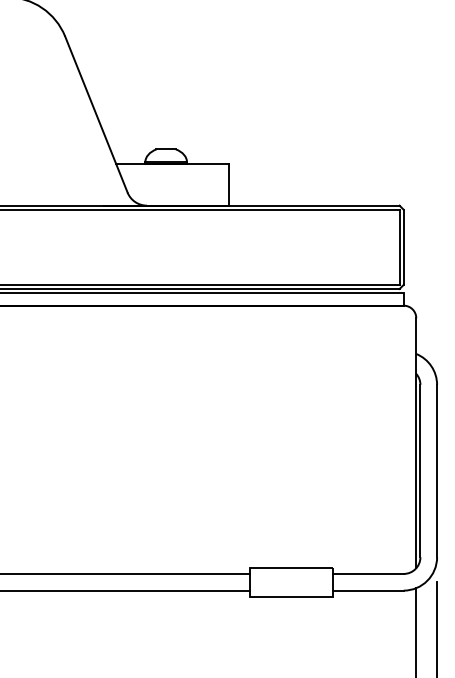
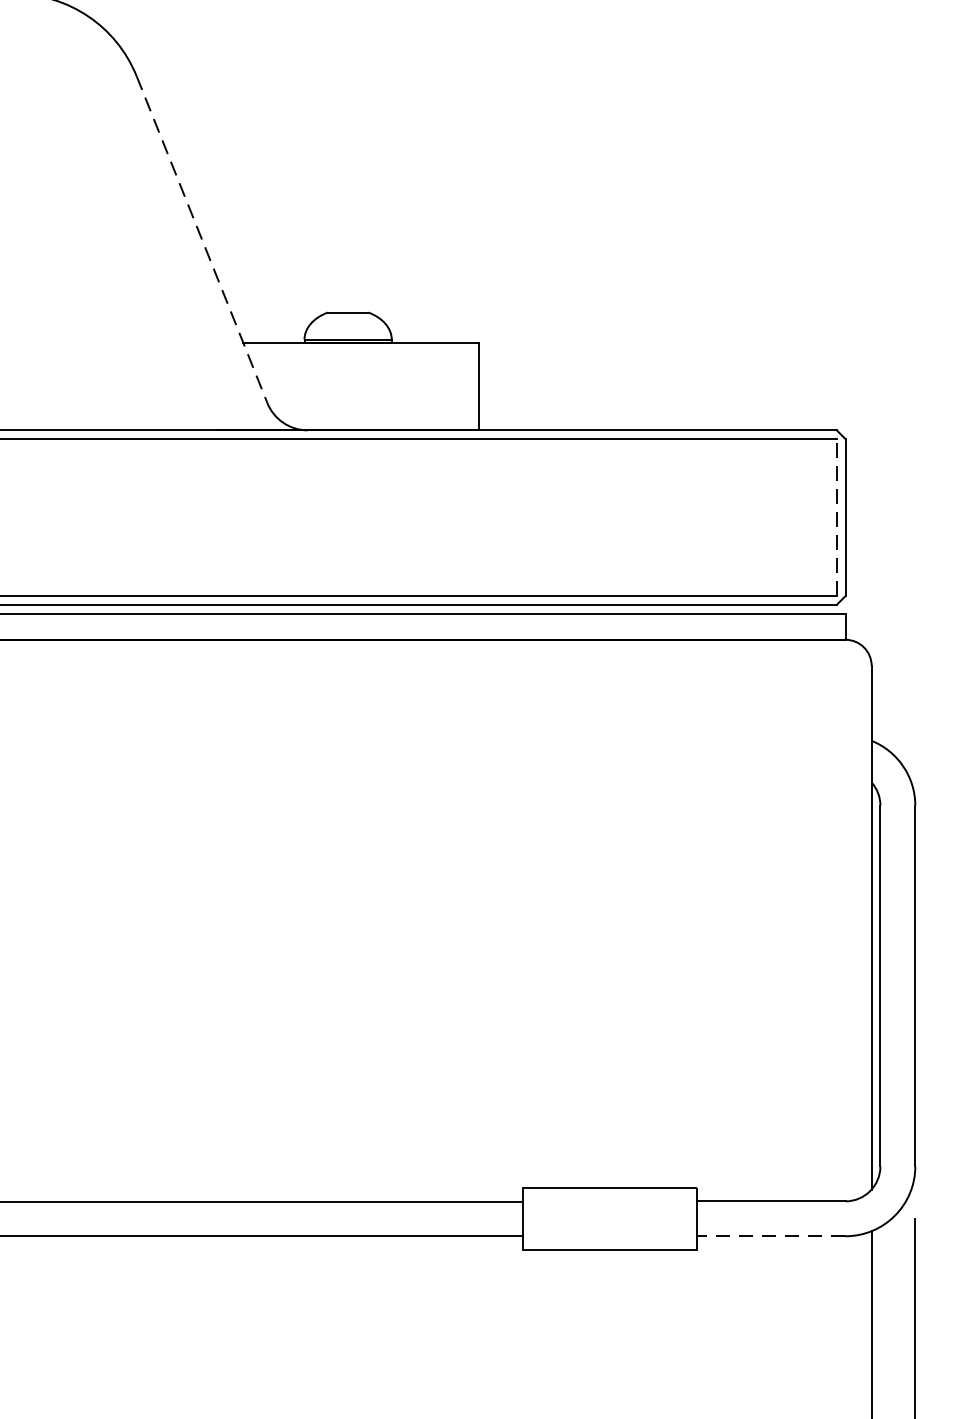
line: (96, 114) -> (202, 239), solid -> dashed
line: (399, 247) -> (836, 517), solid -> dashed
line: (367, 590) -> (769, 1236), solid -> dashed

